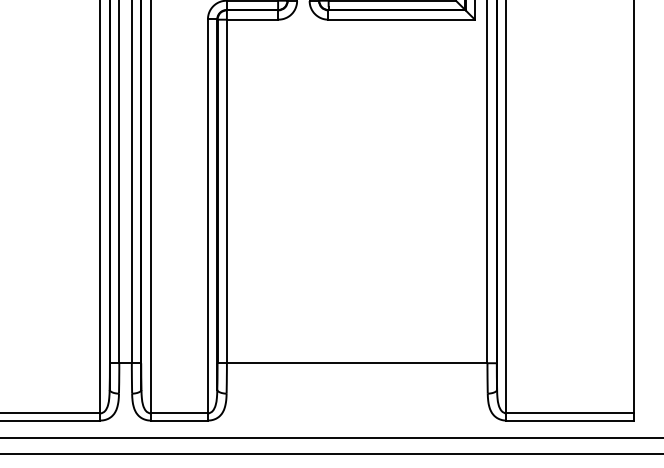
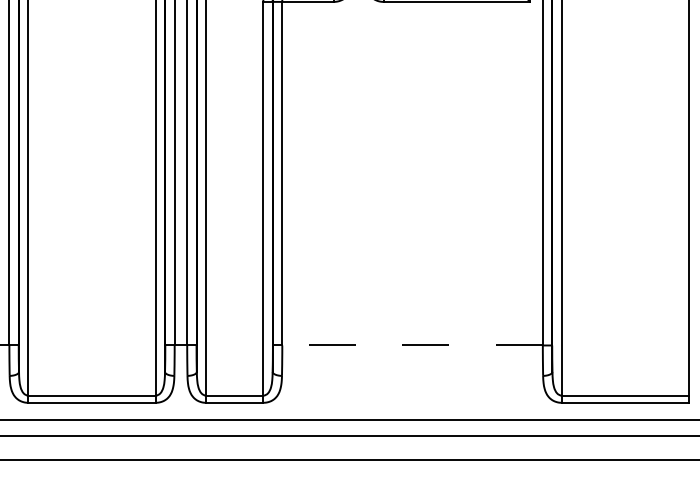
line: (357, 363) -> (412, 345), solid -> dashed

